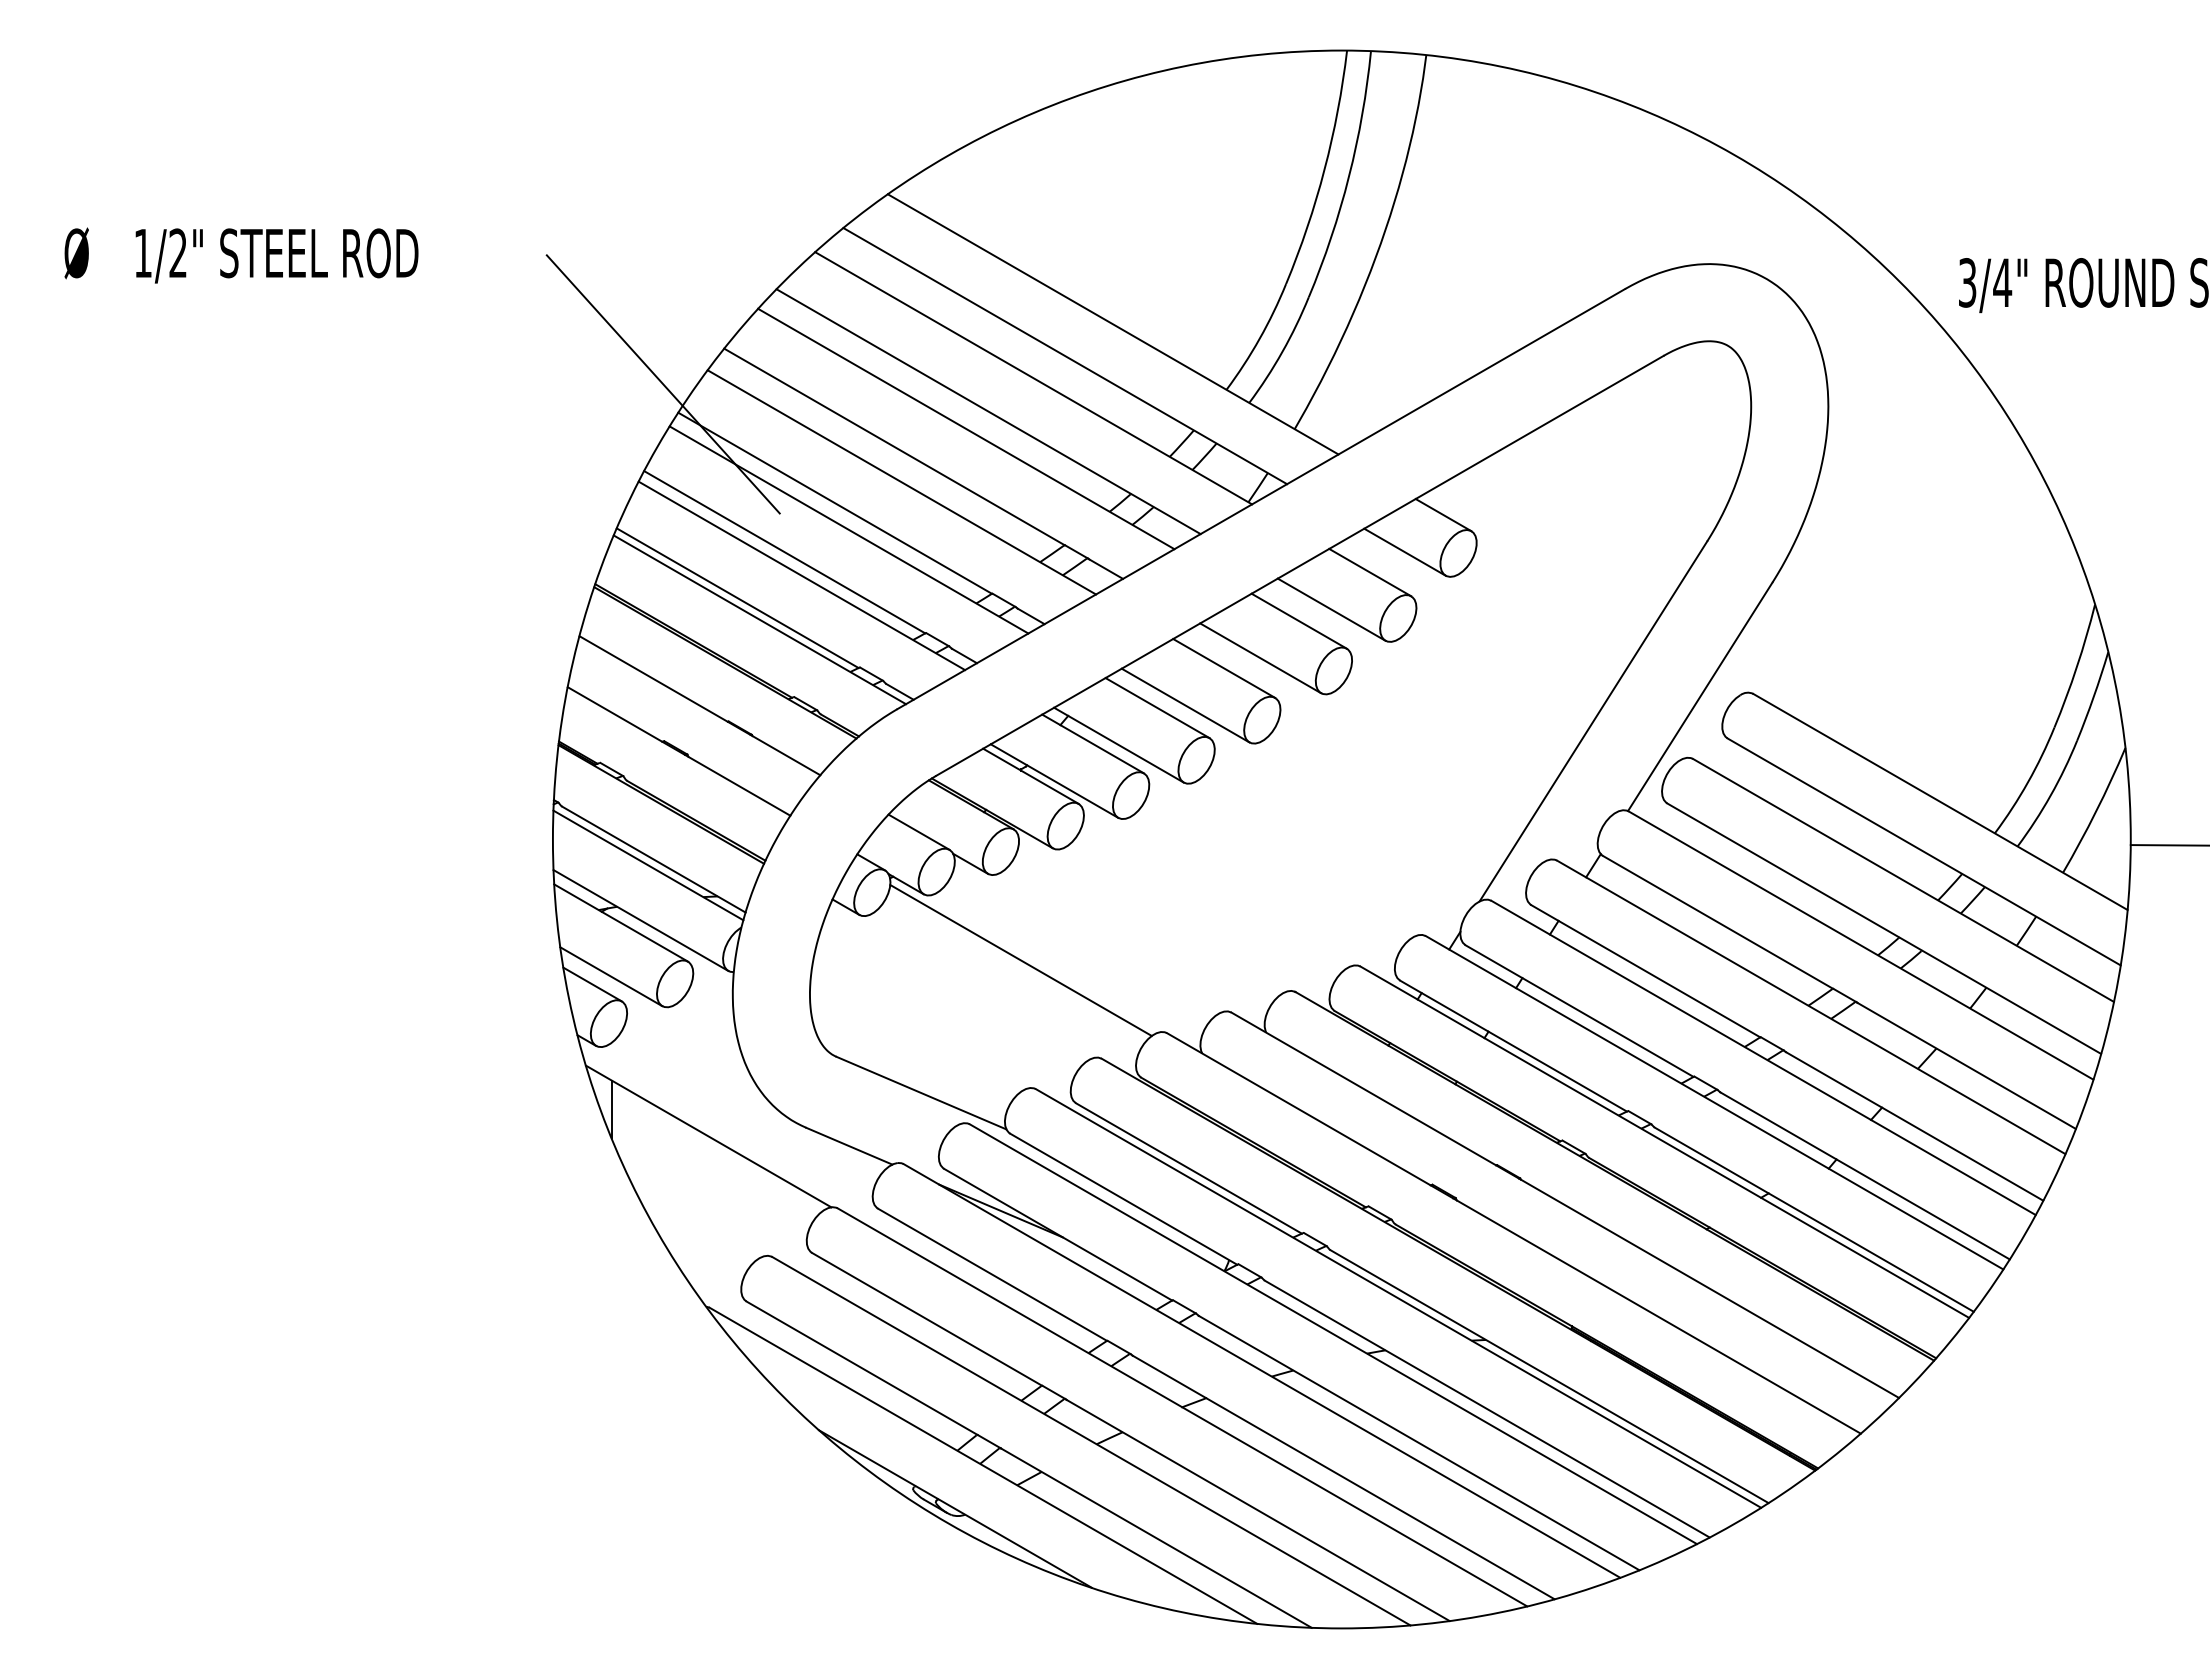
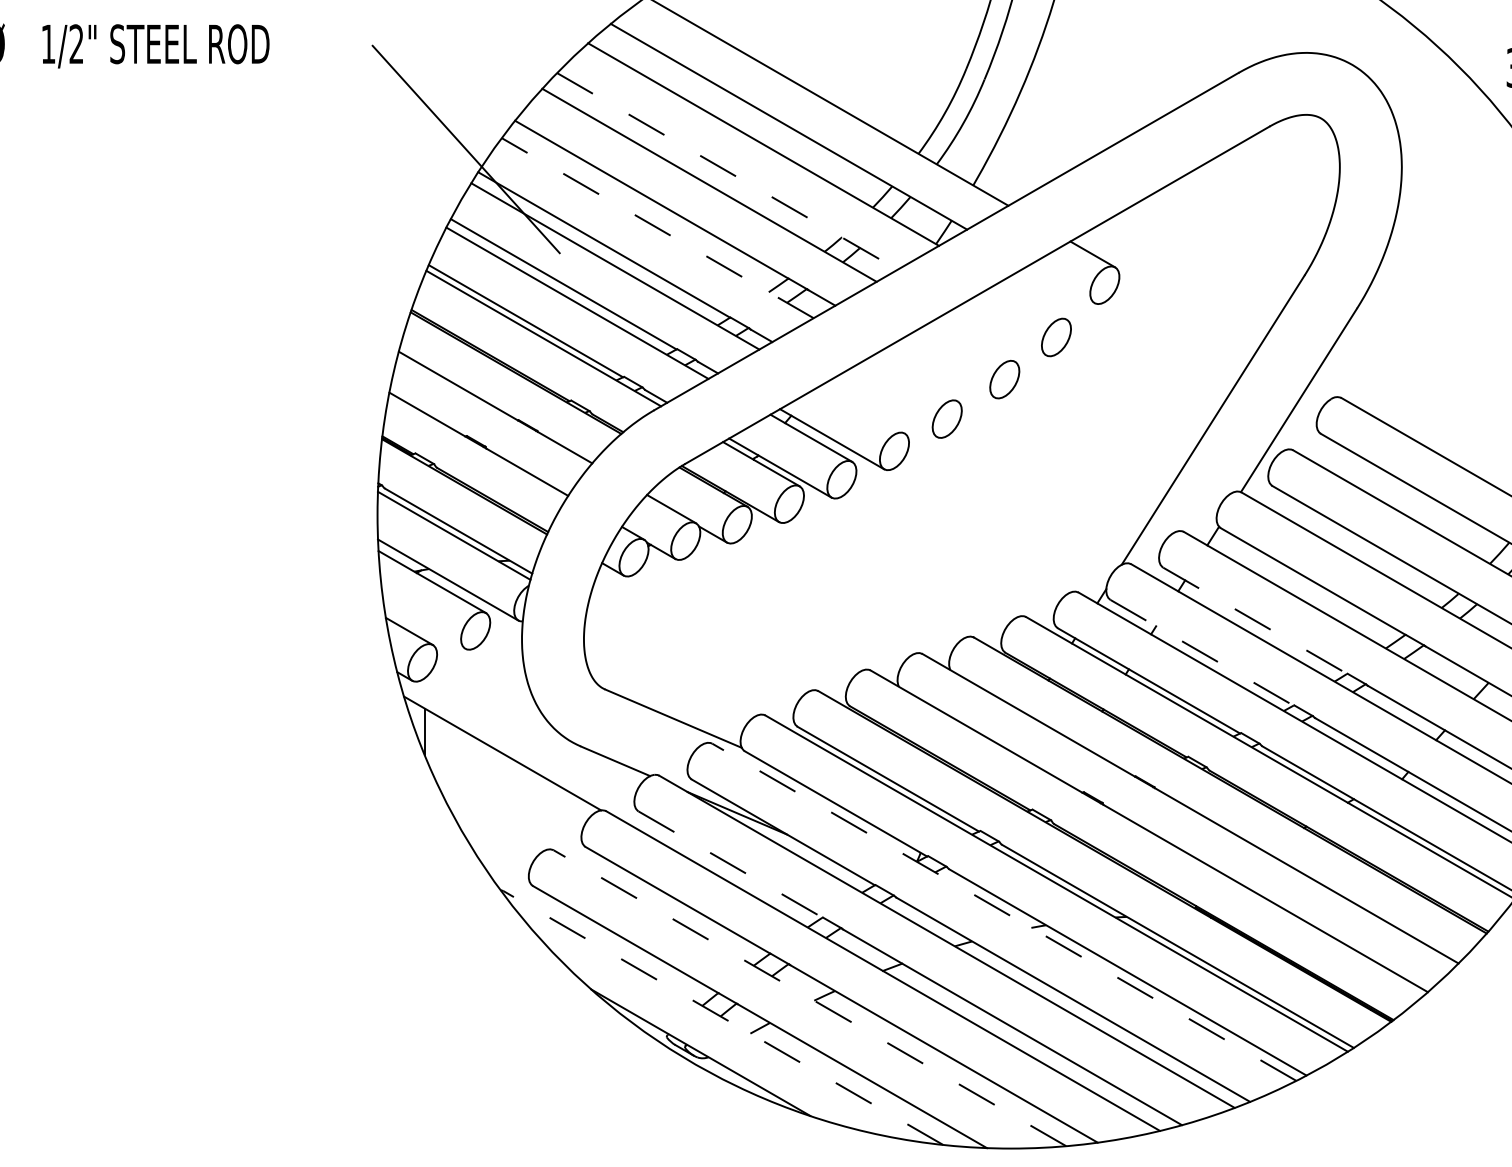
line: (988, 411) -> (727, 171), solid -> dashed
line: (901, 482) -> (657, 228), solid -> dashed
line: (1404, 551) -> (1061, 283), removed
line: (1370, 572) -> (1034, 300), removed
line: (1331, 609) -> (1002, 330), removed
line: (1298, 620) -> (976, 339), removed
line: (1260, 658) -> (945, 369), removed
line: (1224, 668) -> (916, 377), removed
line: (1185, 705) -> (885, 407), removed
line: (1157, 708) -> (863, 409), removed
line: (1020, 960) -> (753, 612), removed
line: (1646, 971) -> (1255, 621), solid -> dashed
line: (611, 976) -> (424, 625), removed
line: (1579, 1011) -> (1201, 653), solid -> dashed
line: (992, 1275) -> (730, 865), solid -> dashed
line: (1333, 1334) -> (1004, 912), solid -> dashed
line: (1090, 1440) -> (809, 997), solid -> dashed
line: (983, 1465) -> (723, 1017), solid -> dashed

